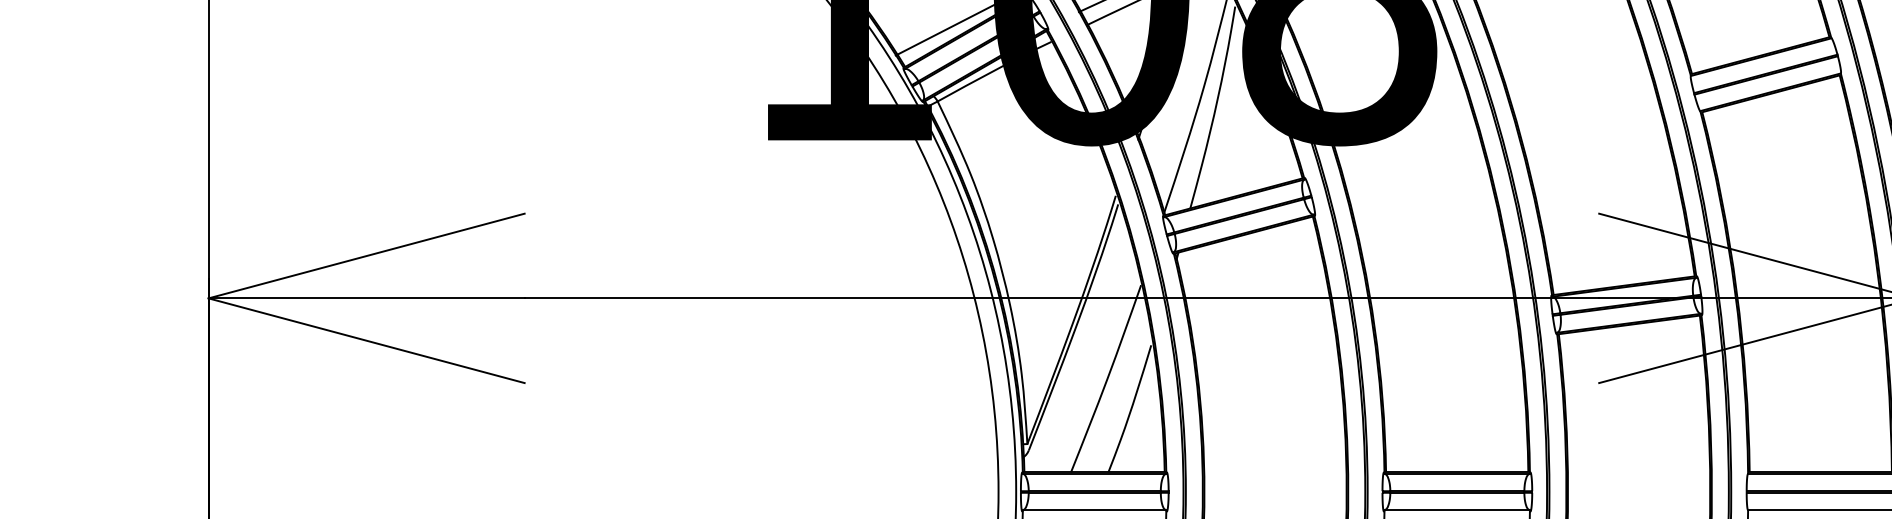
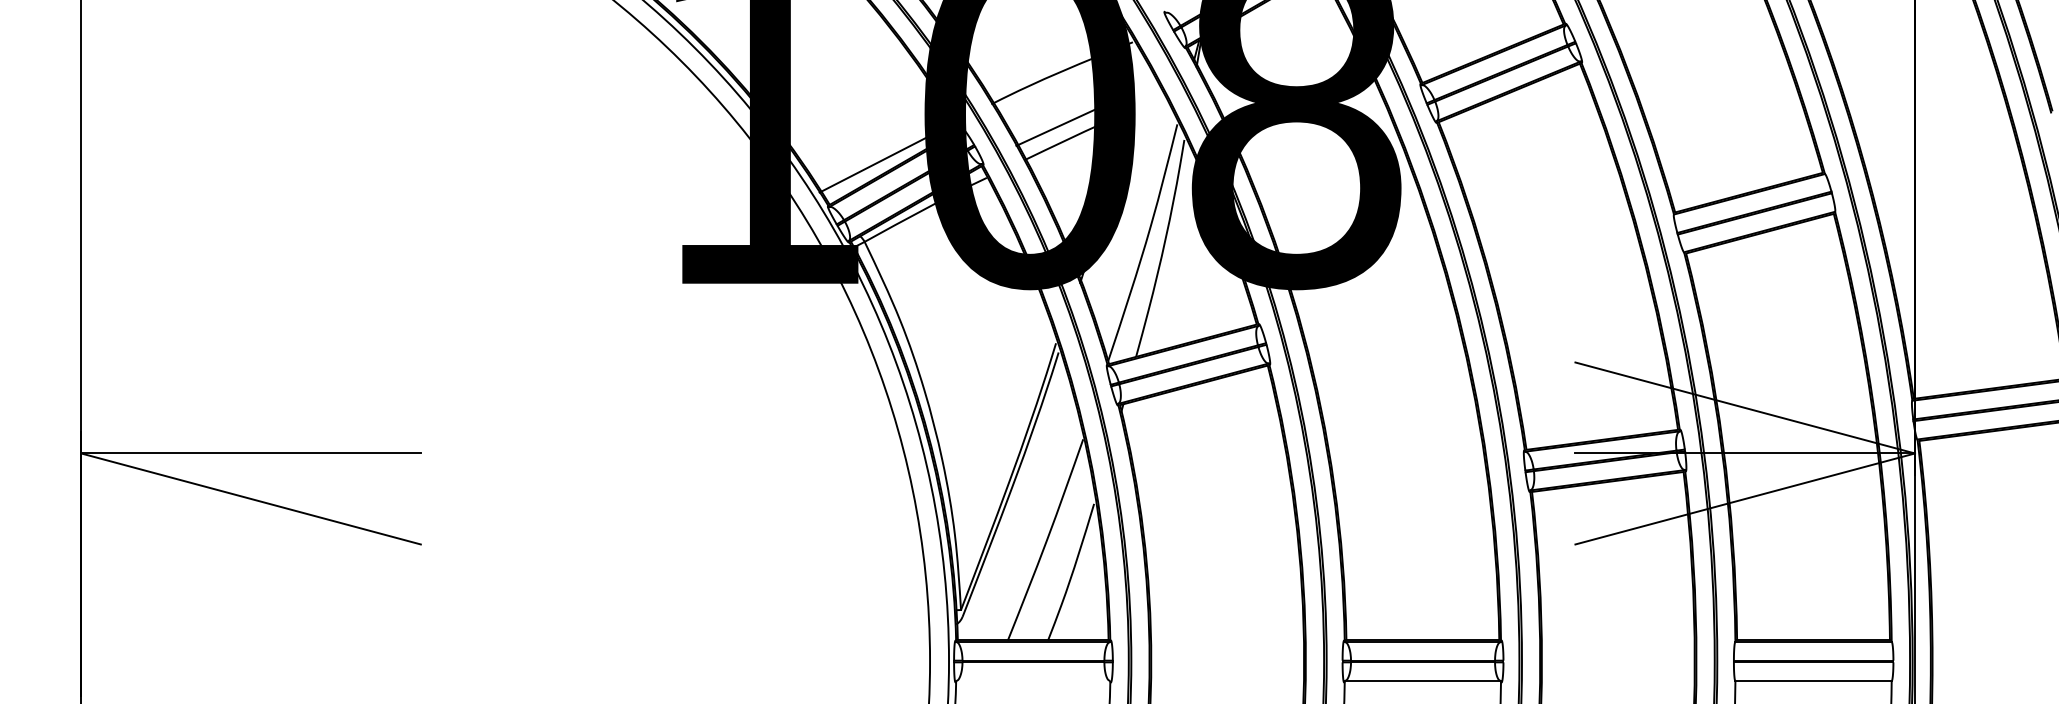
line: (366, 255) -> (250, 407), removed
line: (1061, 298) -> (997, 453), removed
line: (1094, 510) -> (1033, 681), removed

